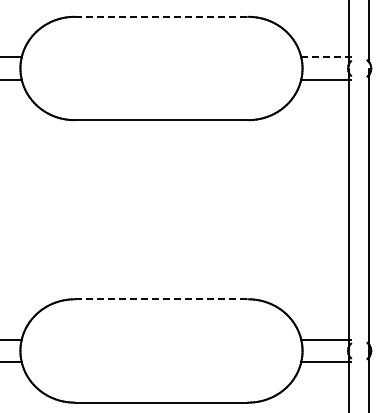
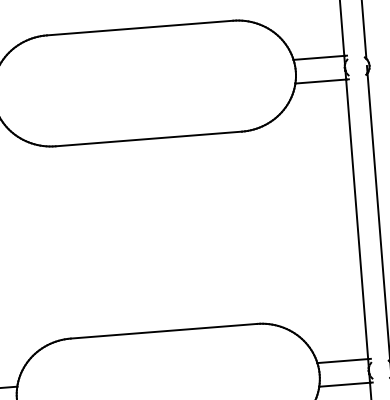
line: (161, 16) -> (140, 27), dashed -> solid
line: (324, 57) -> (318, 57), dashed -> solid
line: (161, 299) -> (163, 331), dashed -> solid

